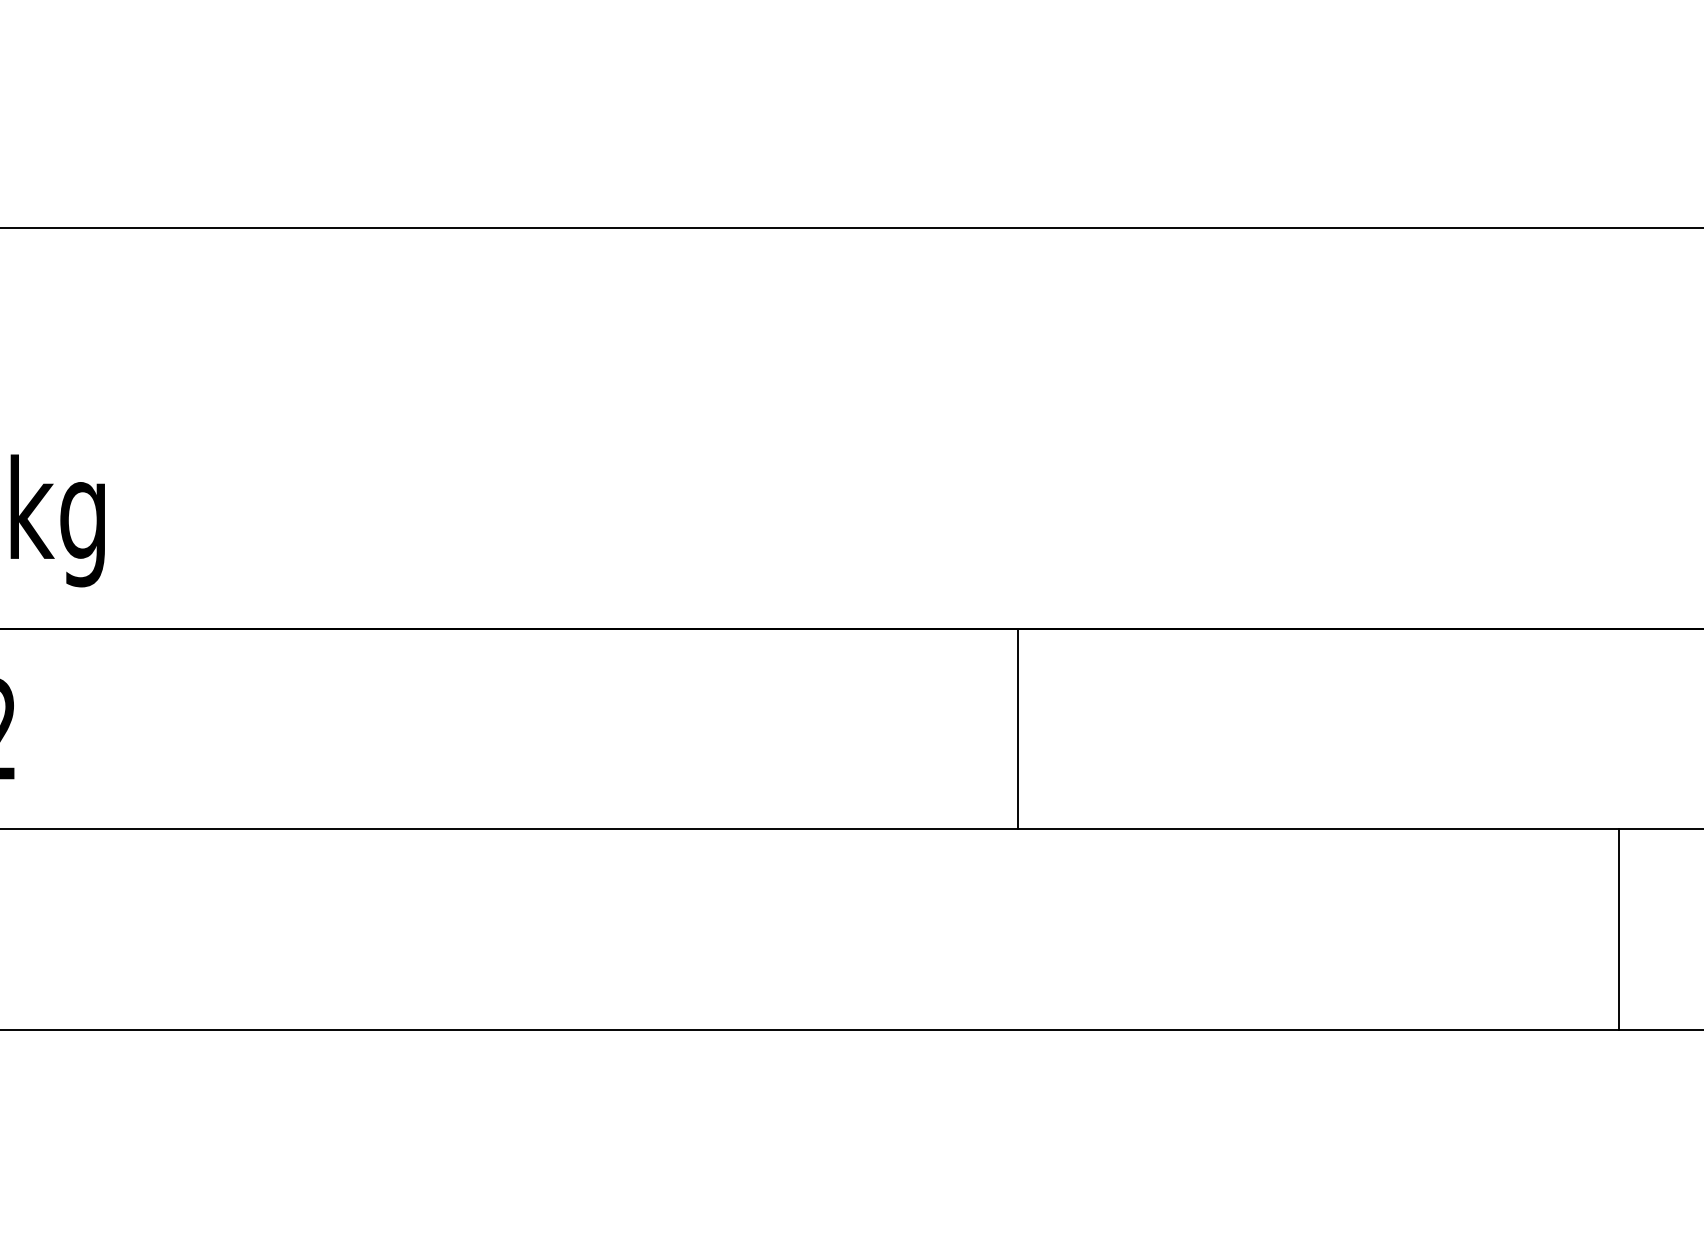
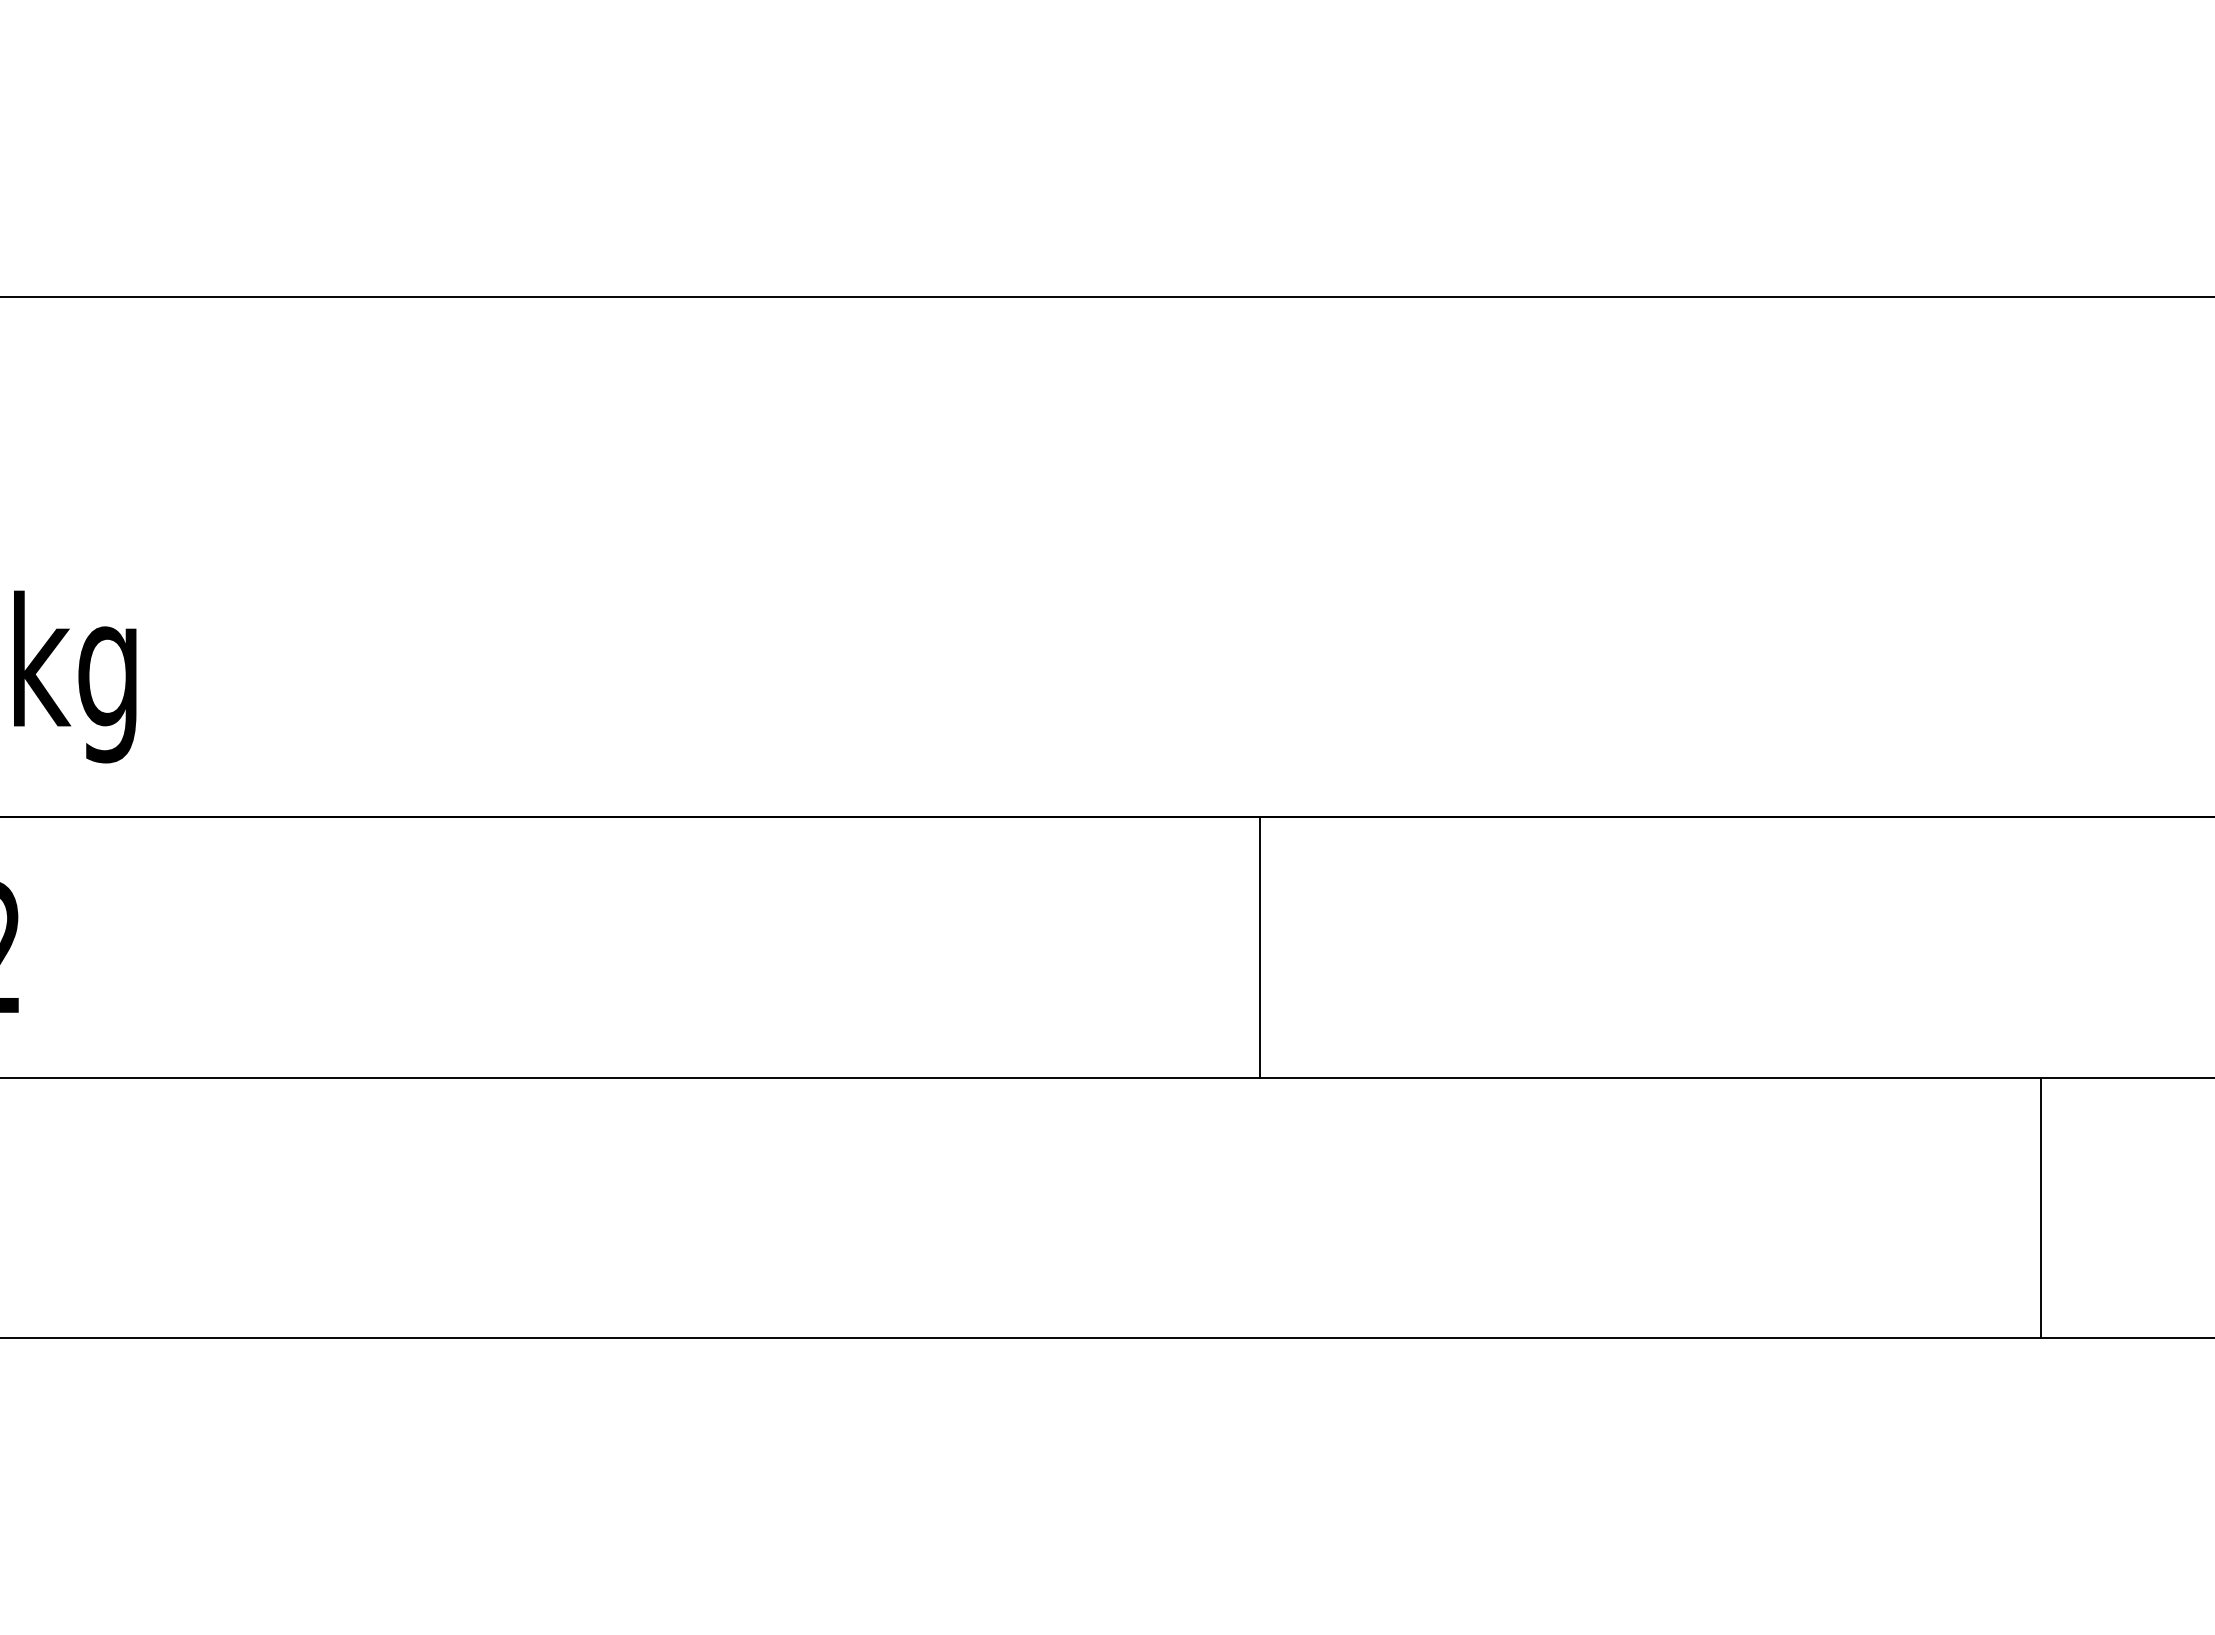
line: (1018, 729) -> (1259, 947), moved
line: (1618, 929) -> (2040, 1207), moved

